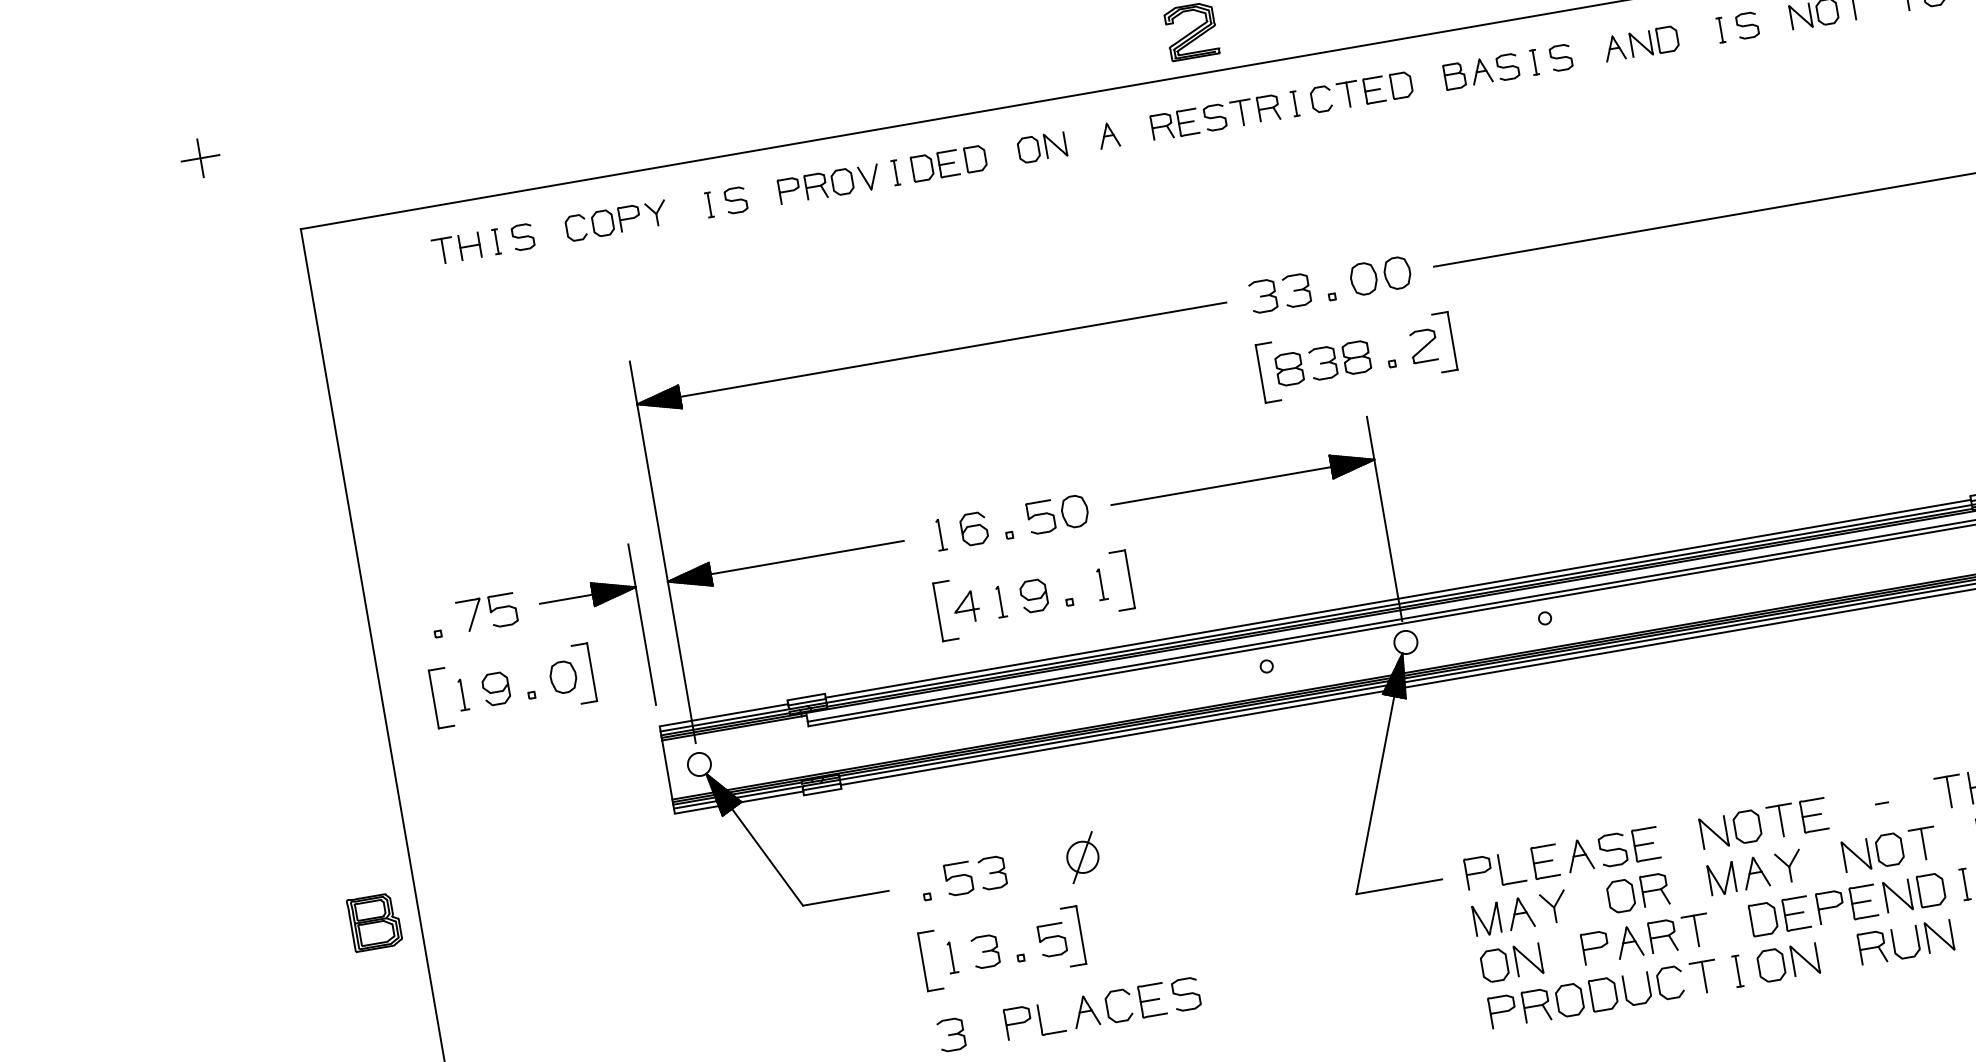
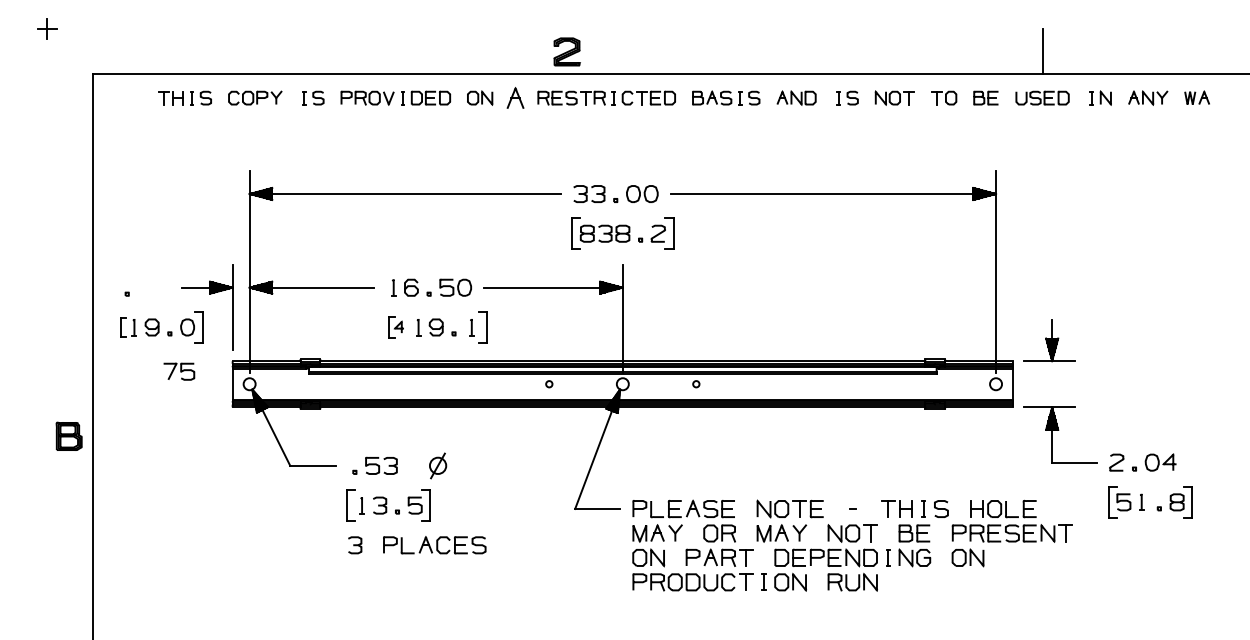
part: (1107, 135) -> (514, 97), size x1.6
part: (958, 609) -> (396, 327), size x0.7
part: (487, 612) -> (179, 371), moved
part: (440, 698) -> (122, 327), size x0.6

